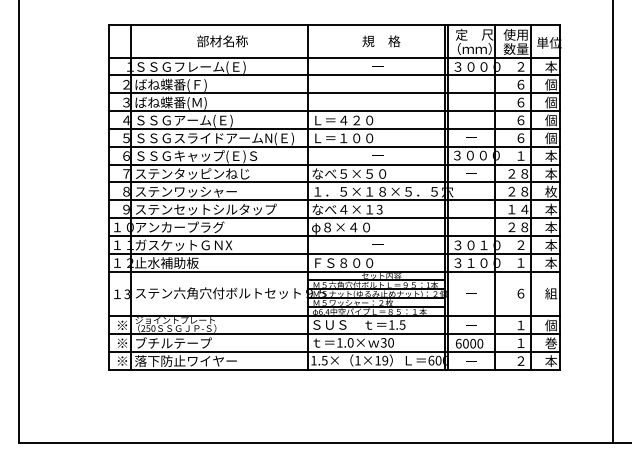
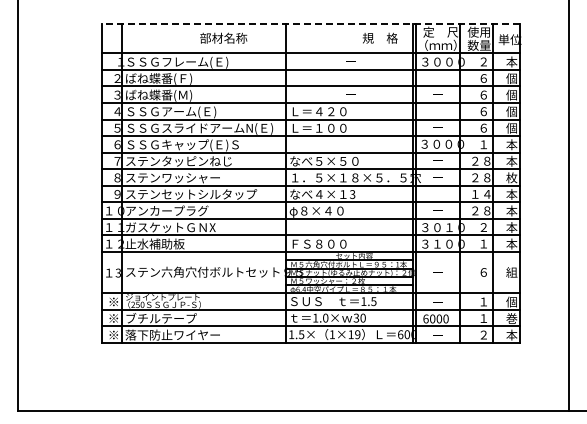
line: (334, 25) -> (310, 23), solid -> dashed
text: (222, 40) -> (223, 37), moved
text: (380, 40) -> (379, 37), moved

